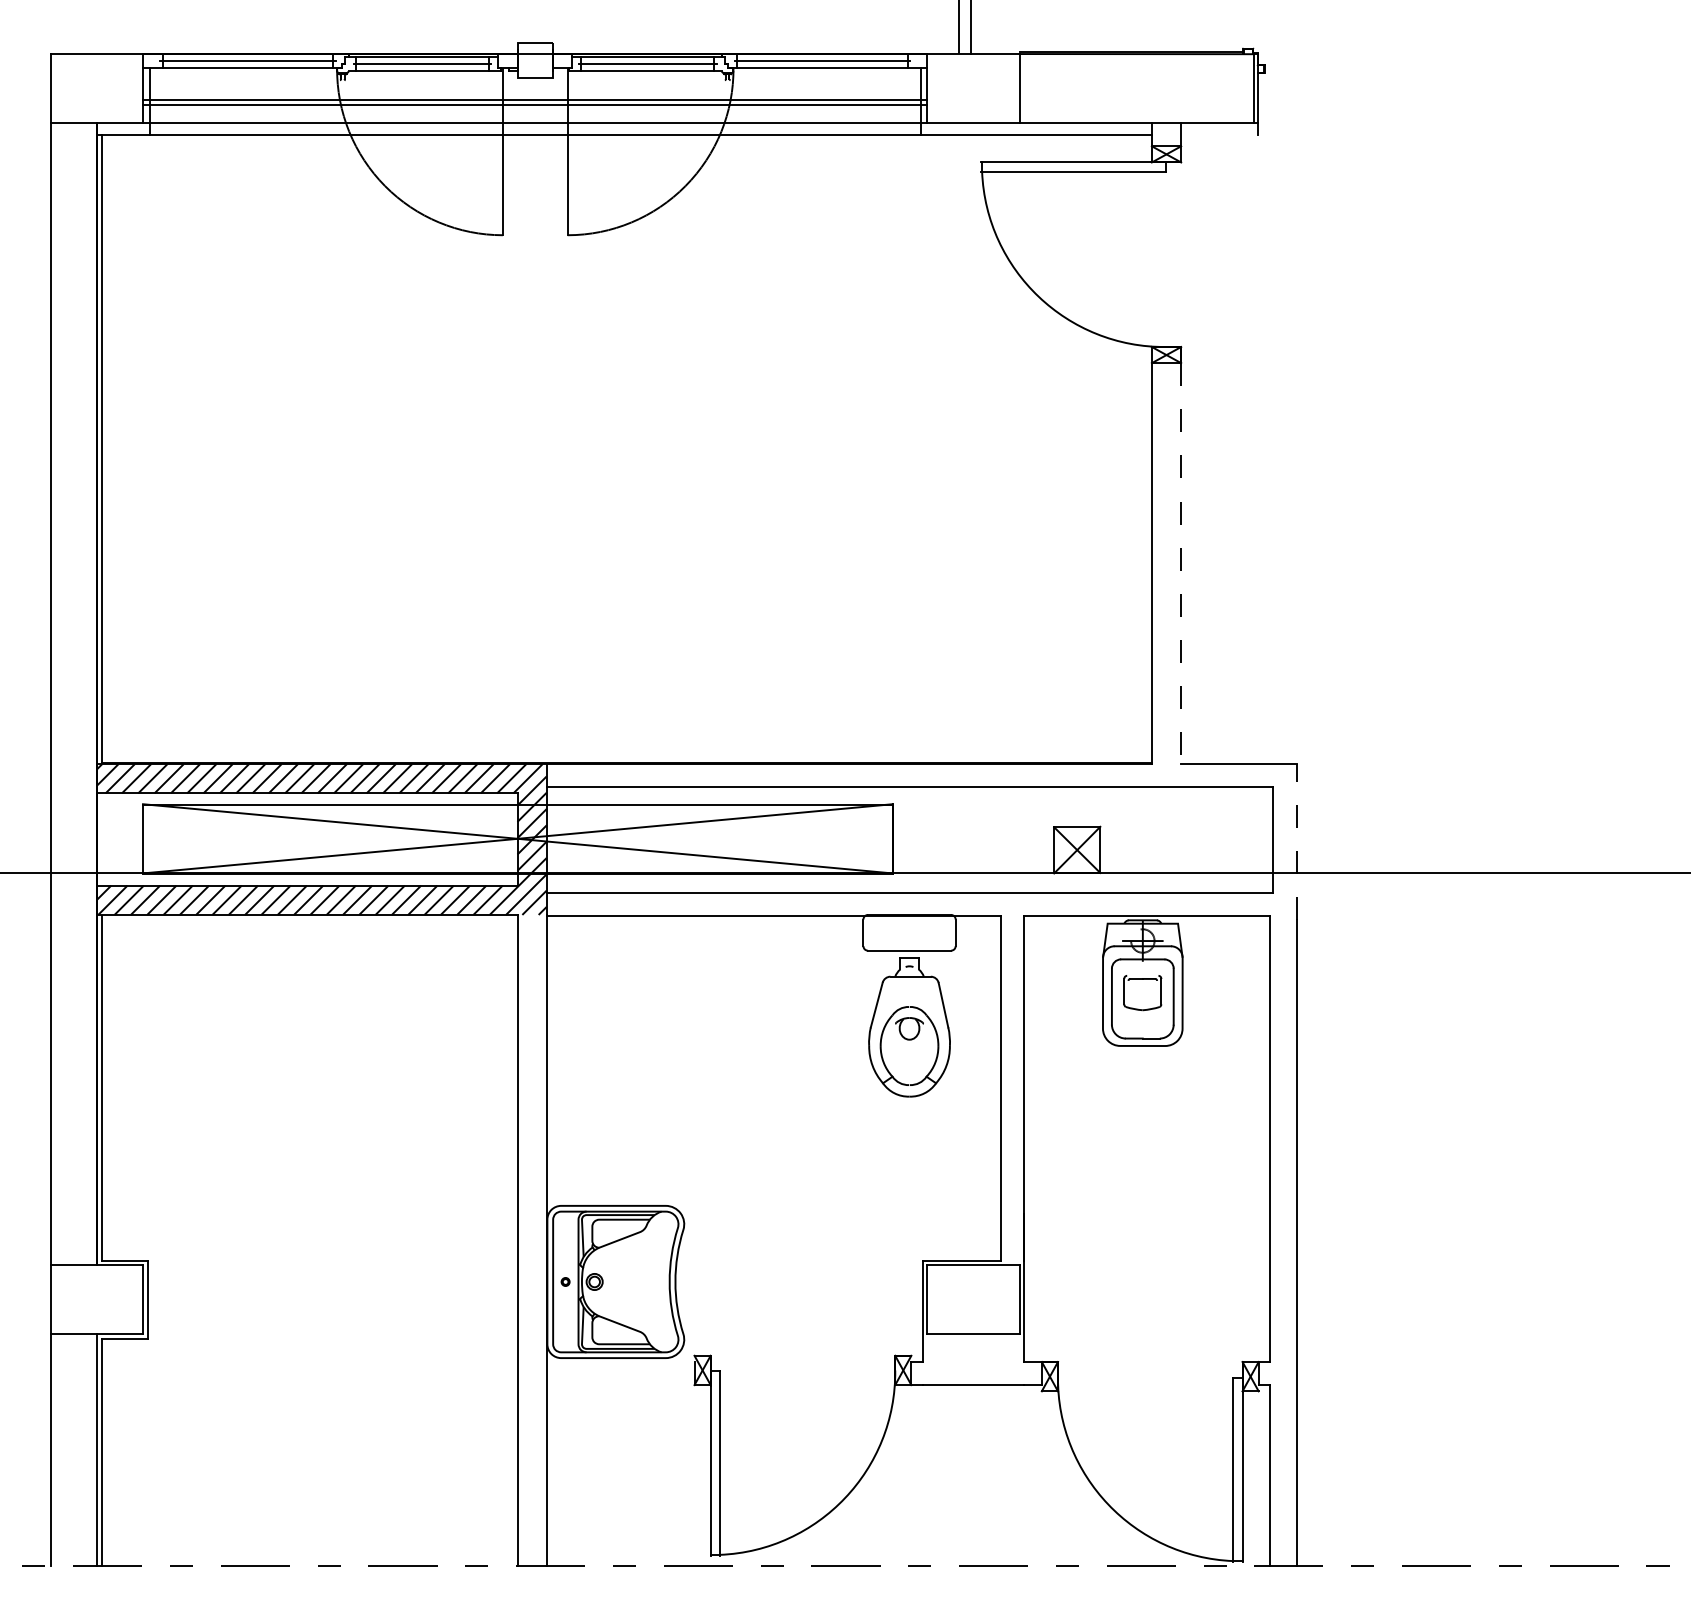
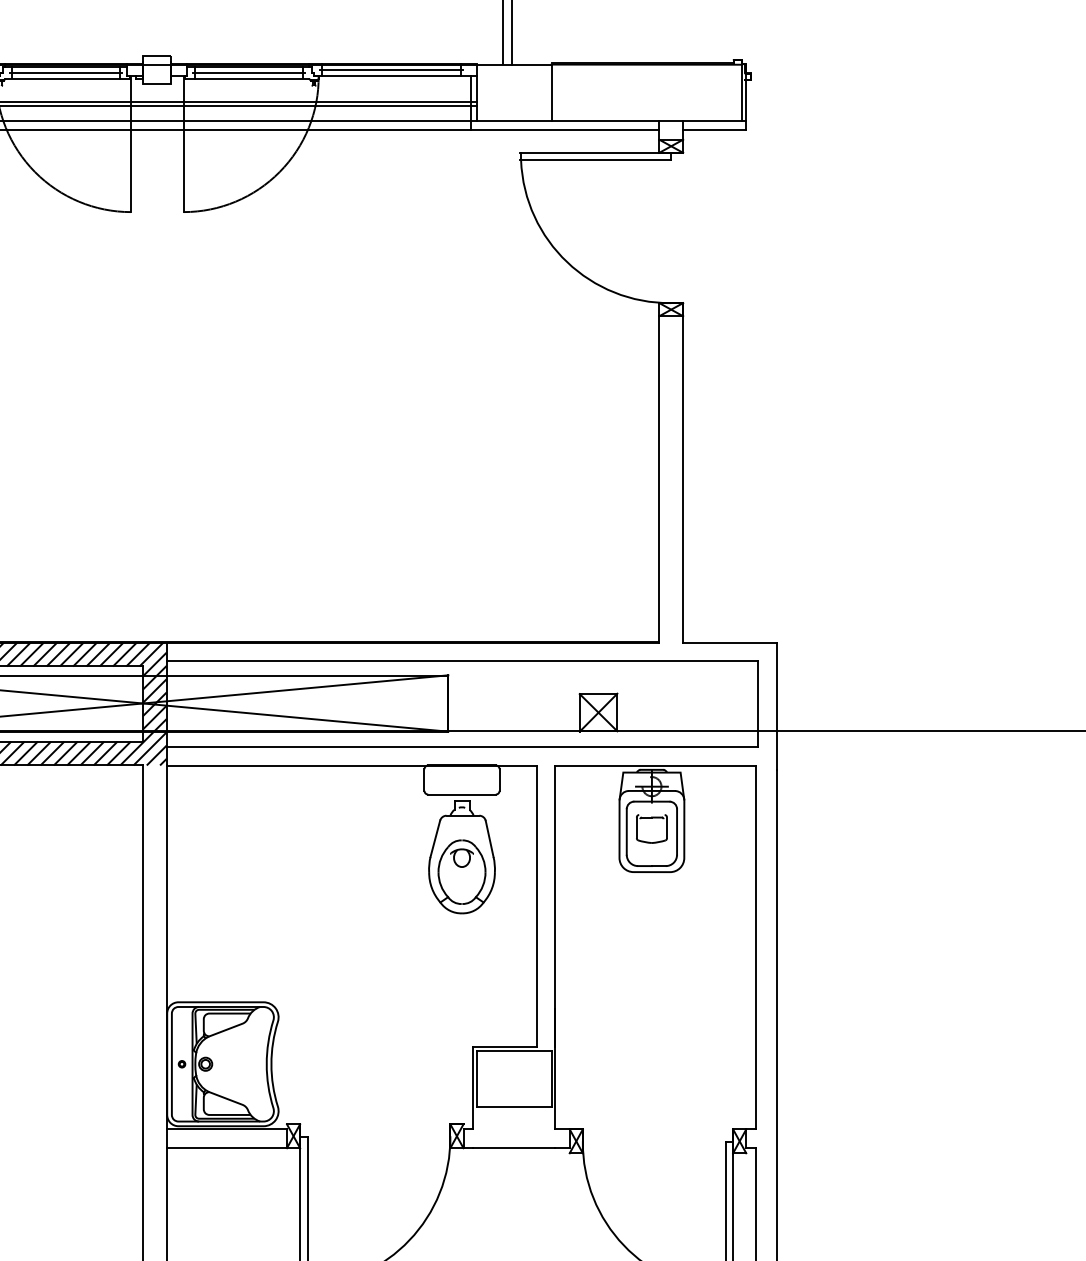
line: (1219, 134) -> (714, 130), added
line: (1181, 564) -> (683, 480), dashed -> solid
line: (1296, 841) -> (777, 705), dashed -> solid
line: (620, 1362) -> (226, 1129), added
line: (620, 1385) -> (226, 1148), added

